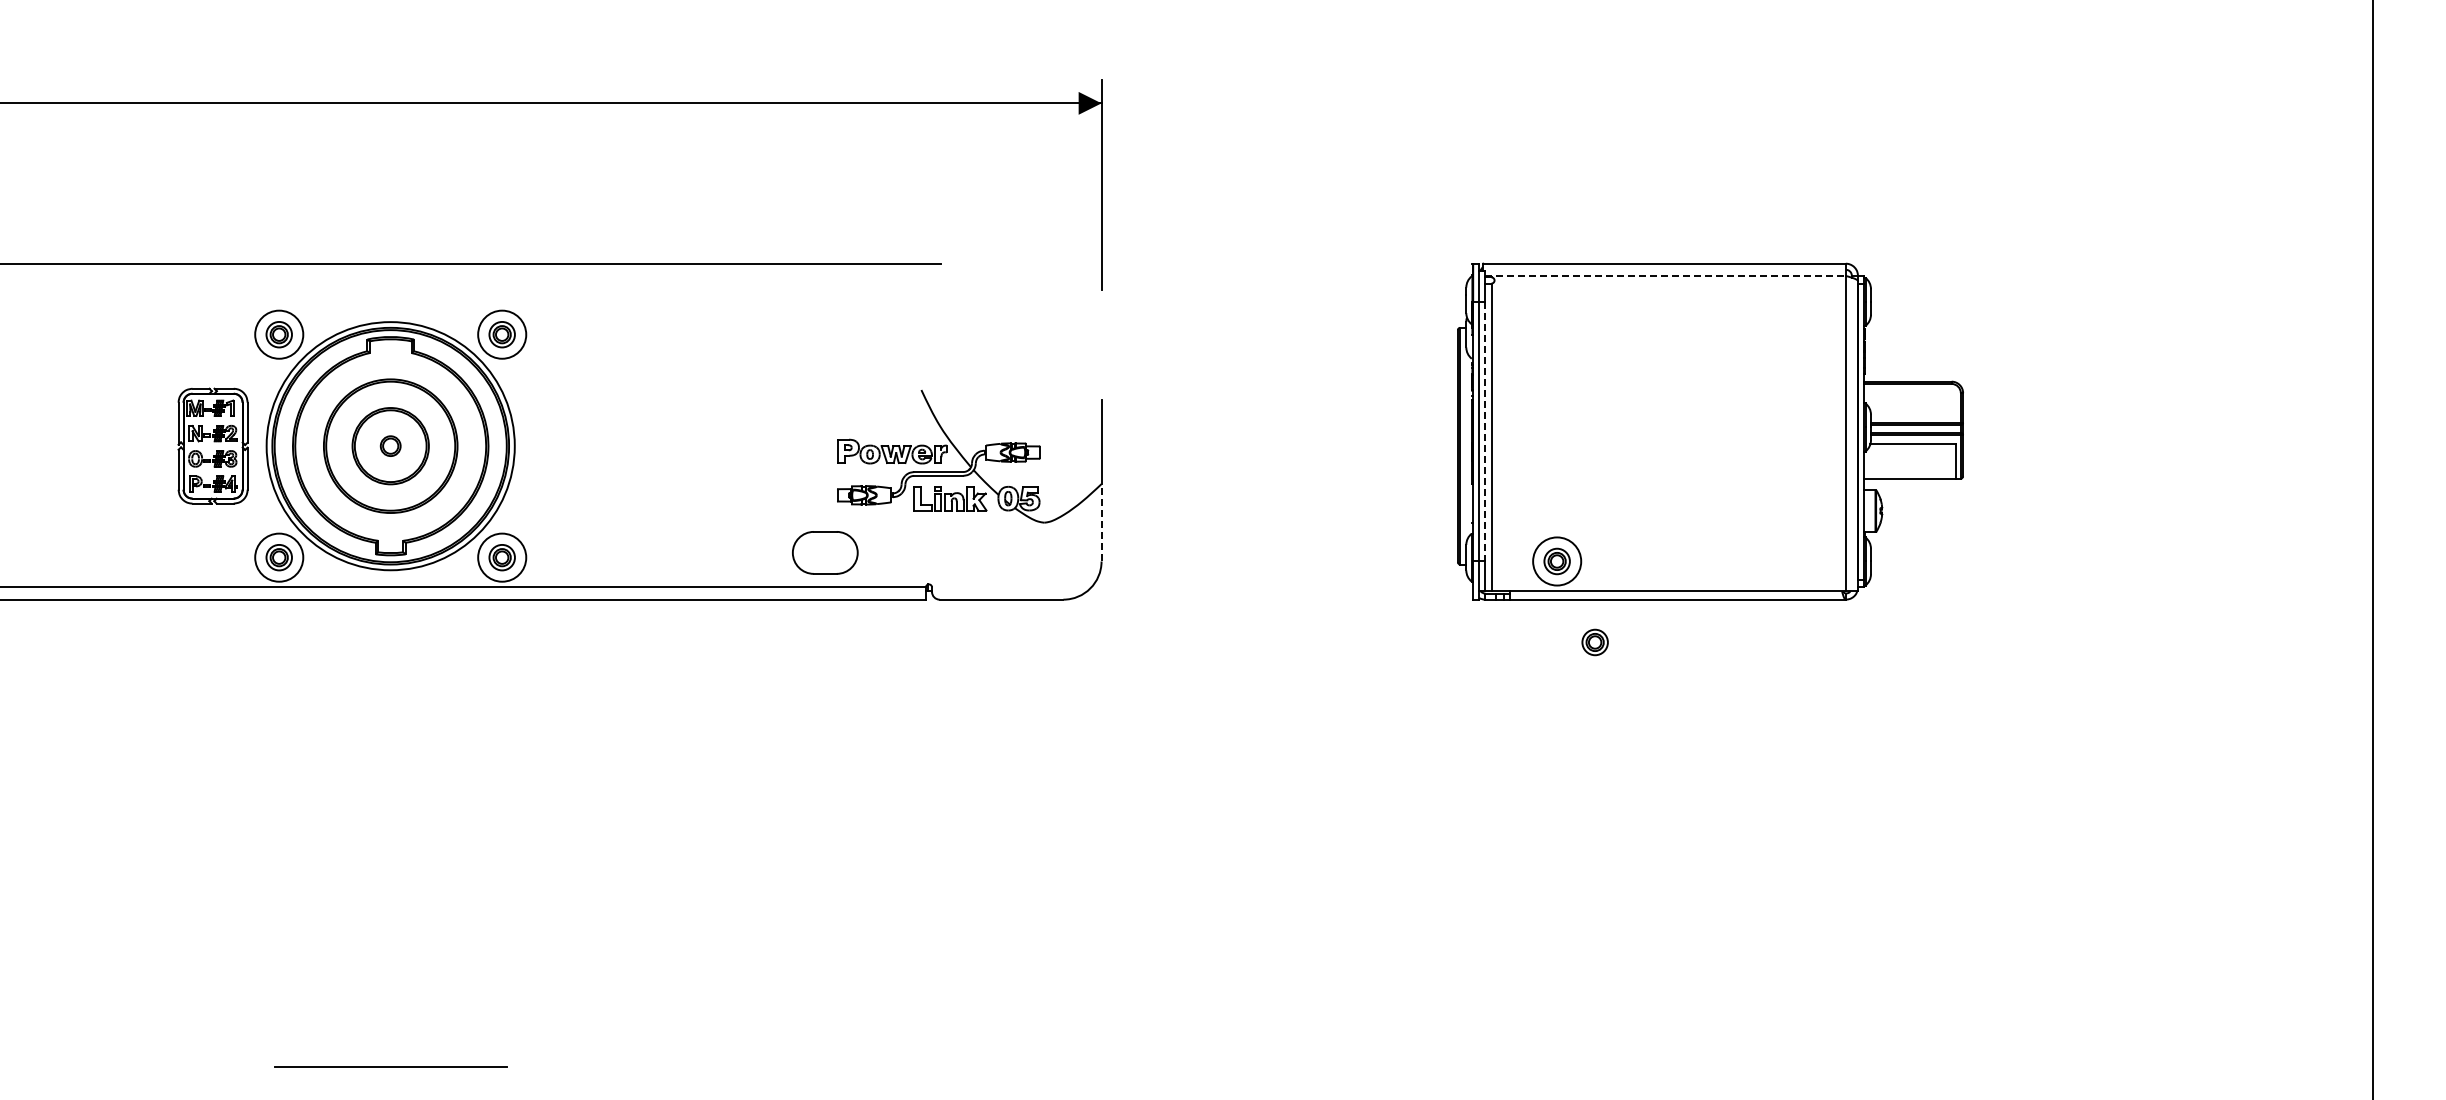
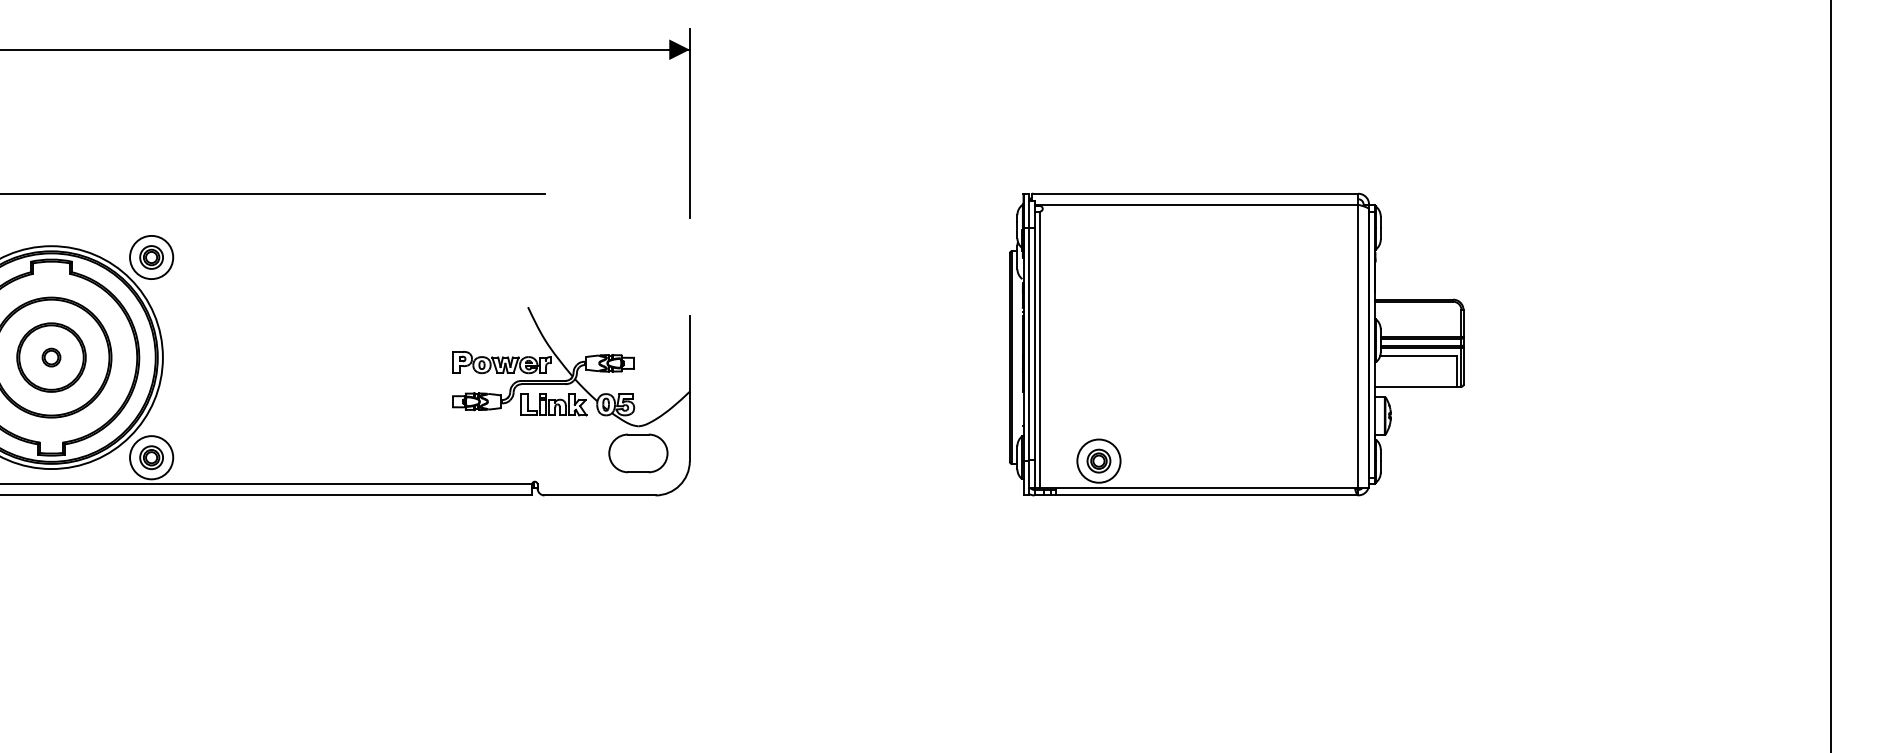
line: (1666, 275) -> (1197, 204), dashed -> solid
line: (1485, 431) -> (1034, 344), dashed -> solid
line: (1101, 522) -> (689, 426), dashed -> solid
part: (825, 552) -> (638, 453), moved
part: (1594, 642) -> (1132, 533), removed

